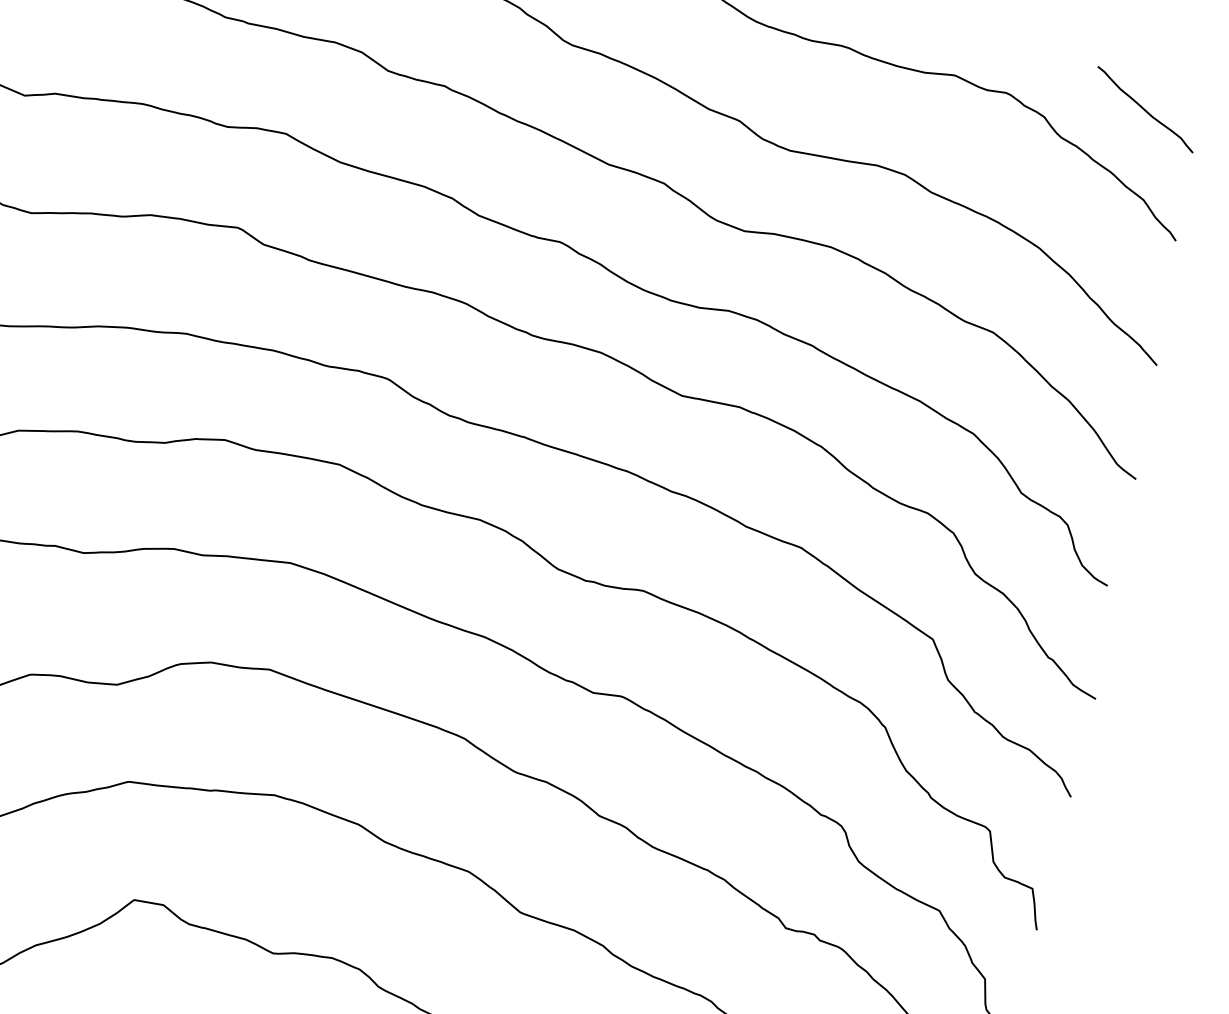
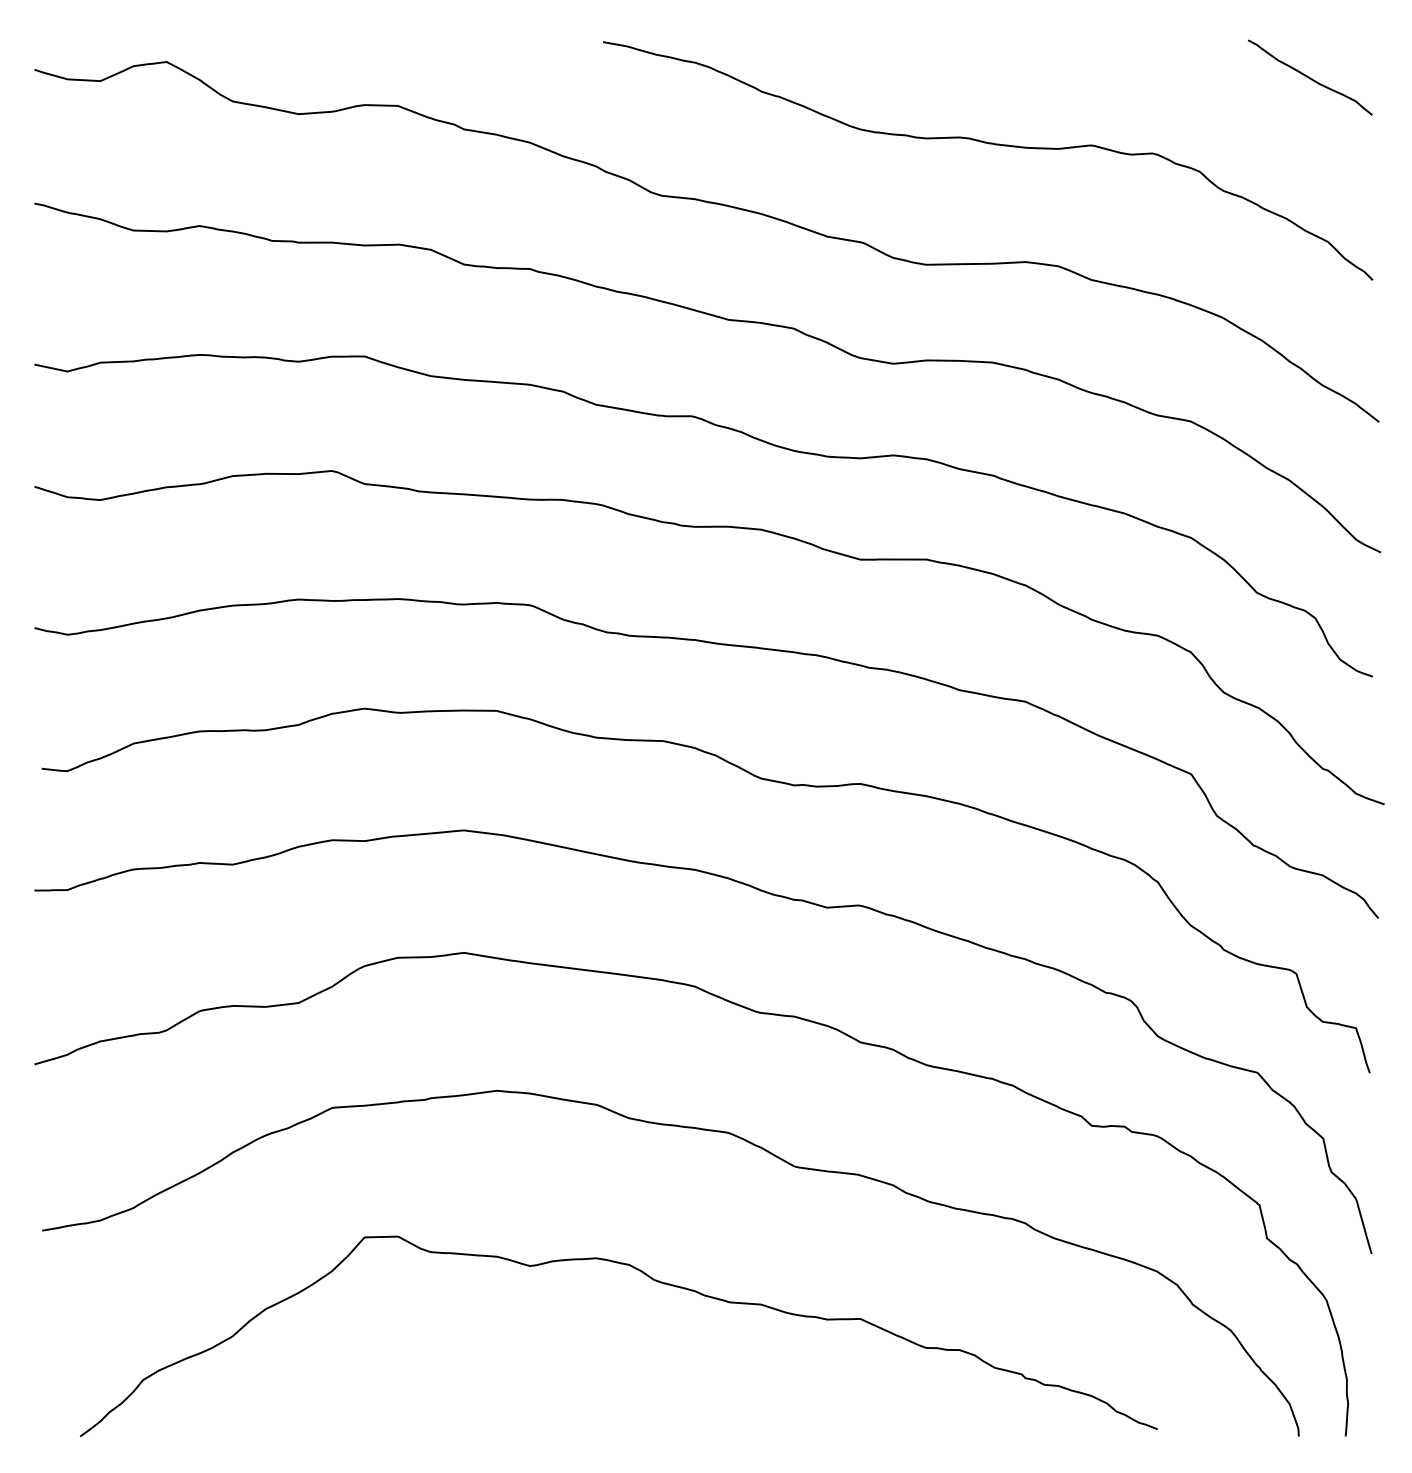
curve: (1145, 109) -> (1310, 77), moved

